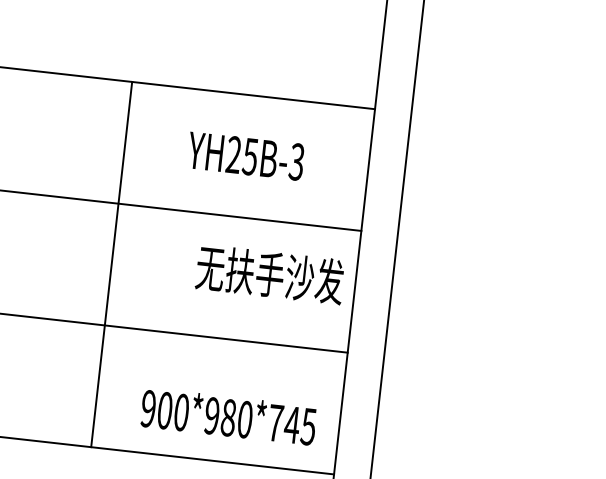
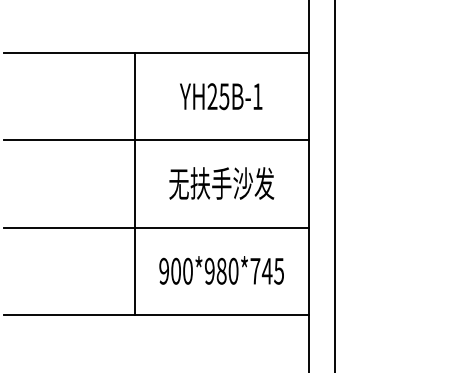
text: (296, 161) -> (257, 96), YH25B-3 -> YH25B-1
text: (269, 274) -> (221, 183), moved
text: (228, 416) -> (221, 270), moved

